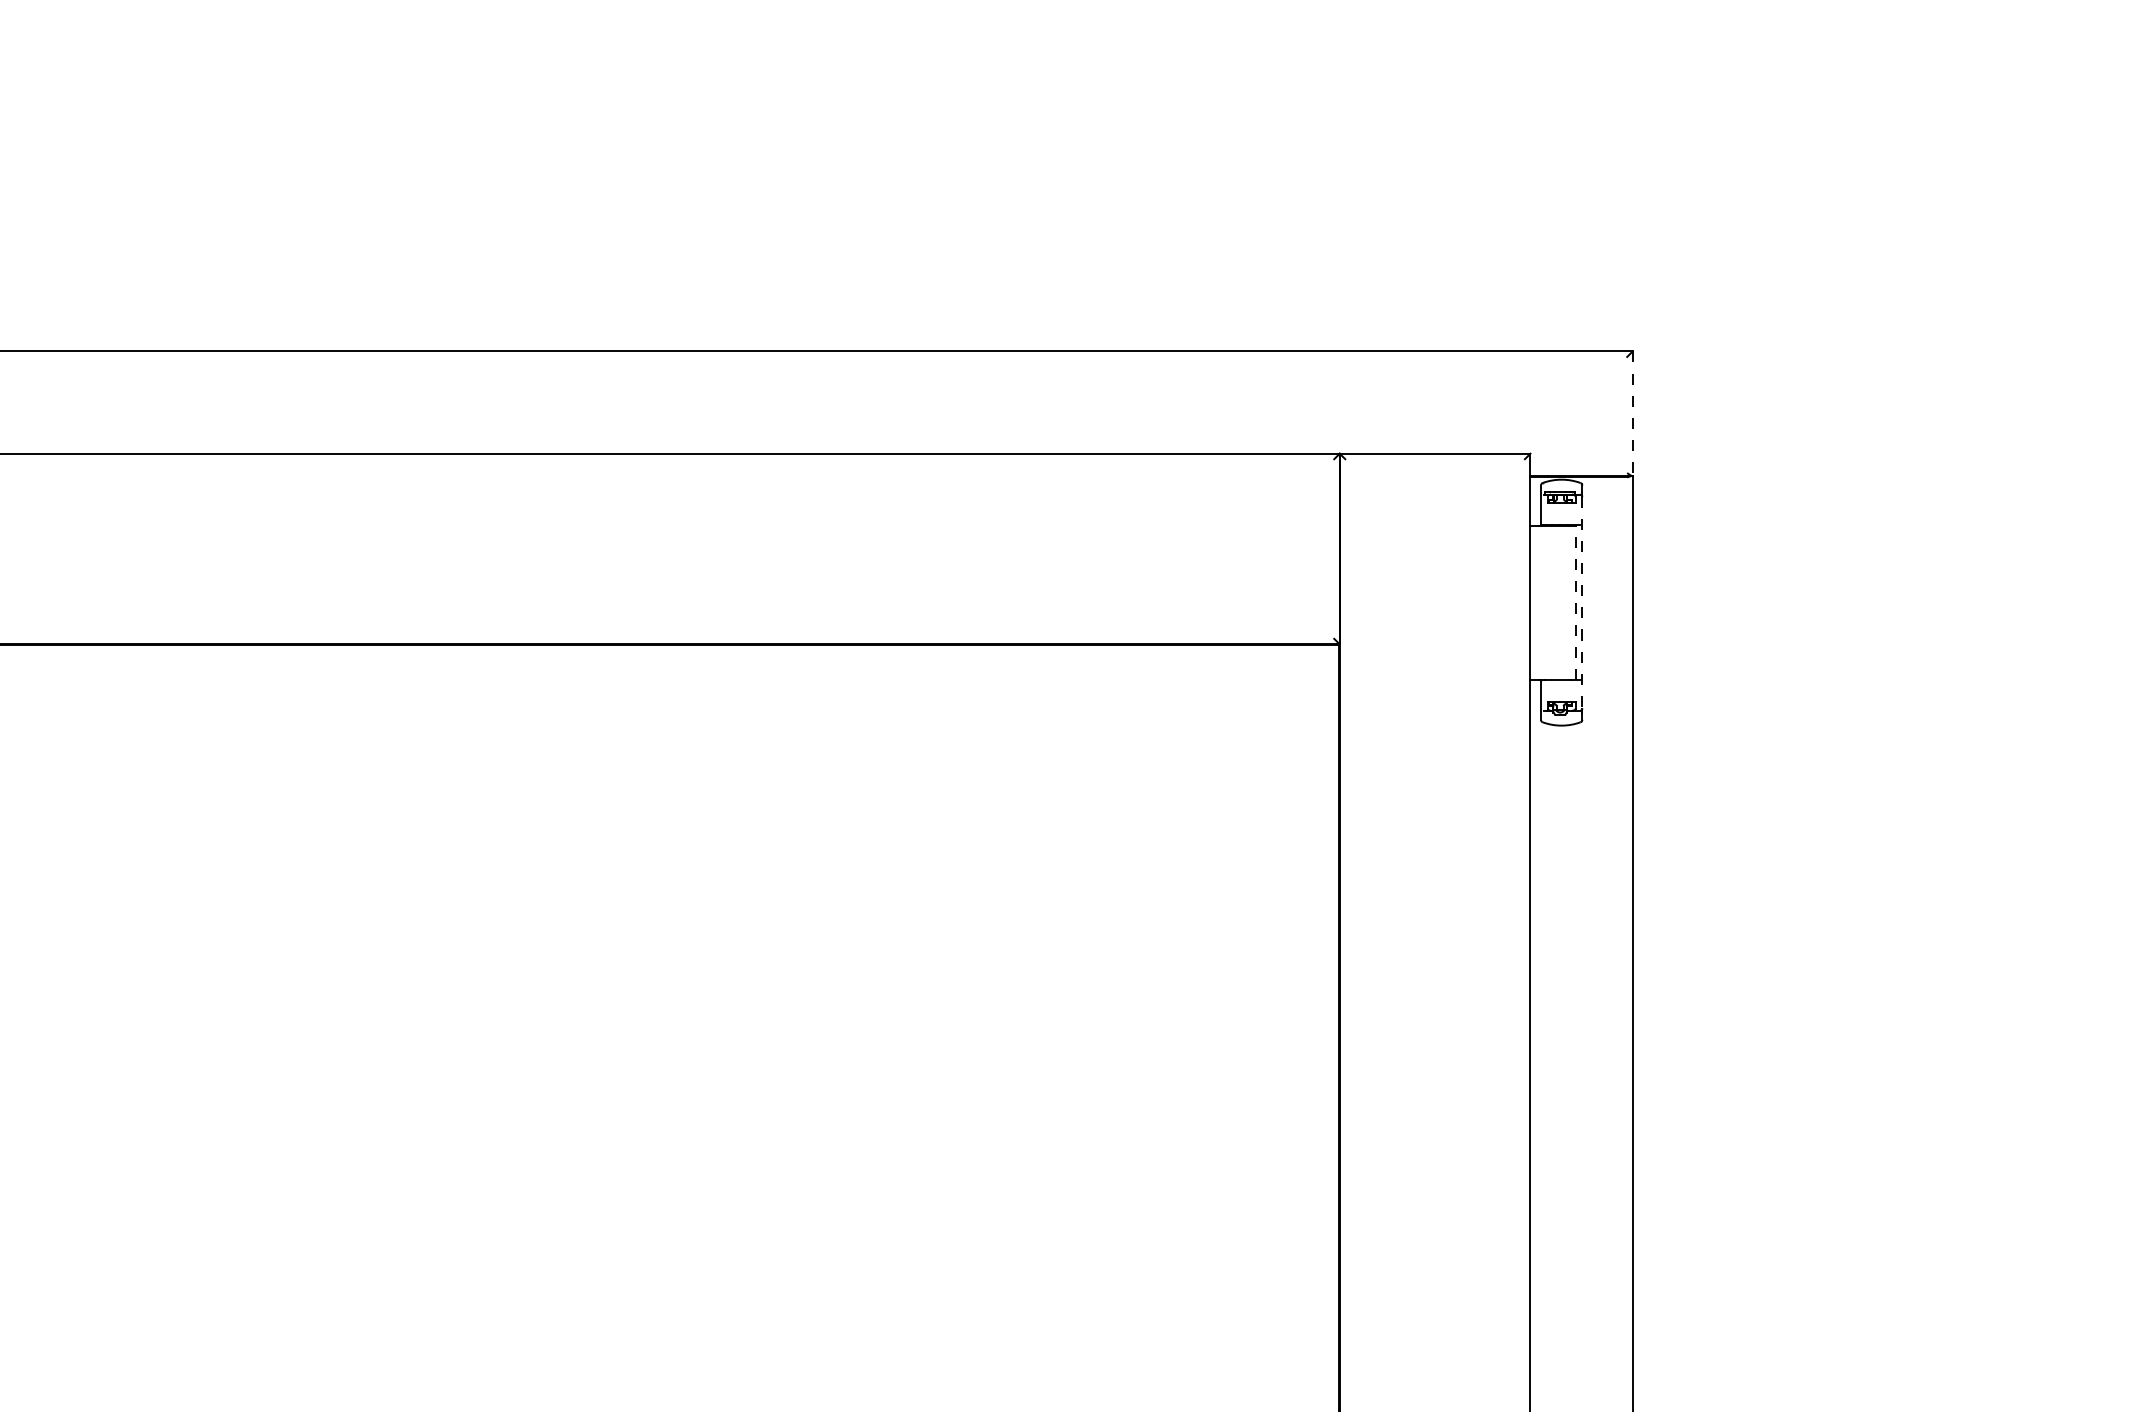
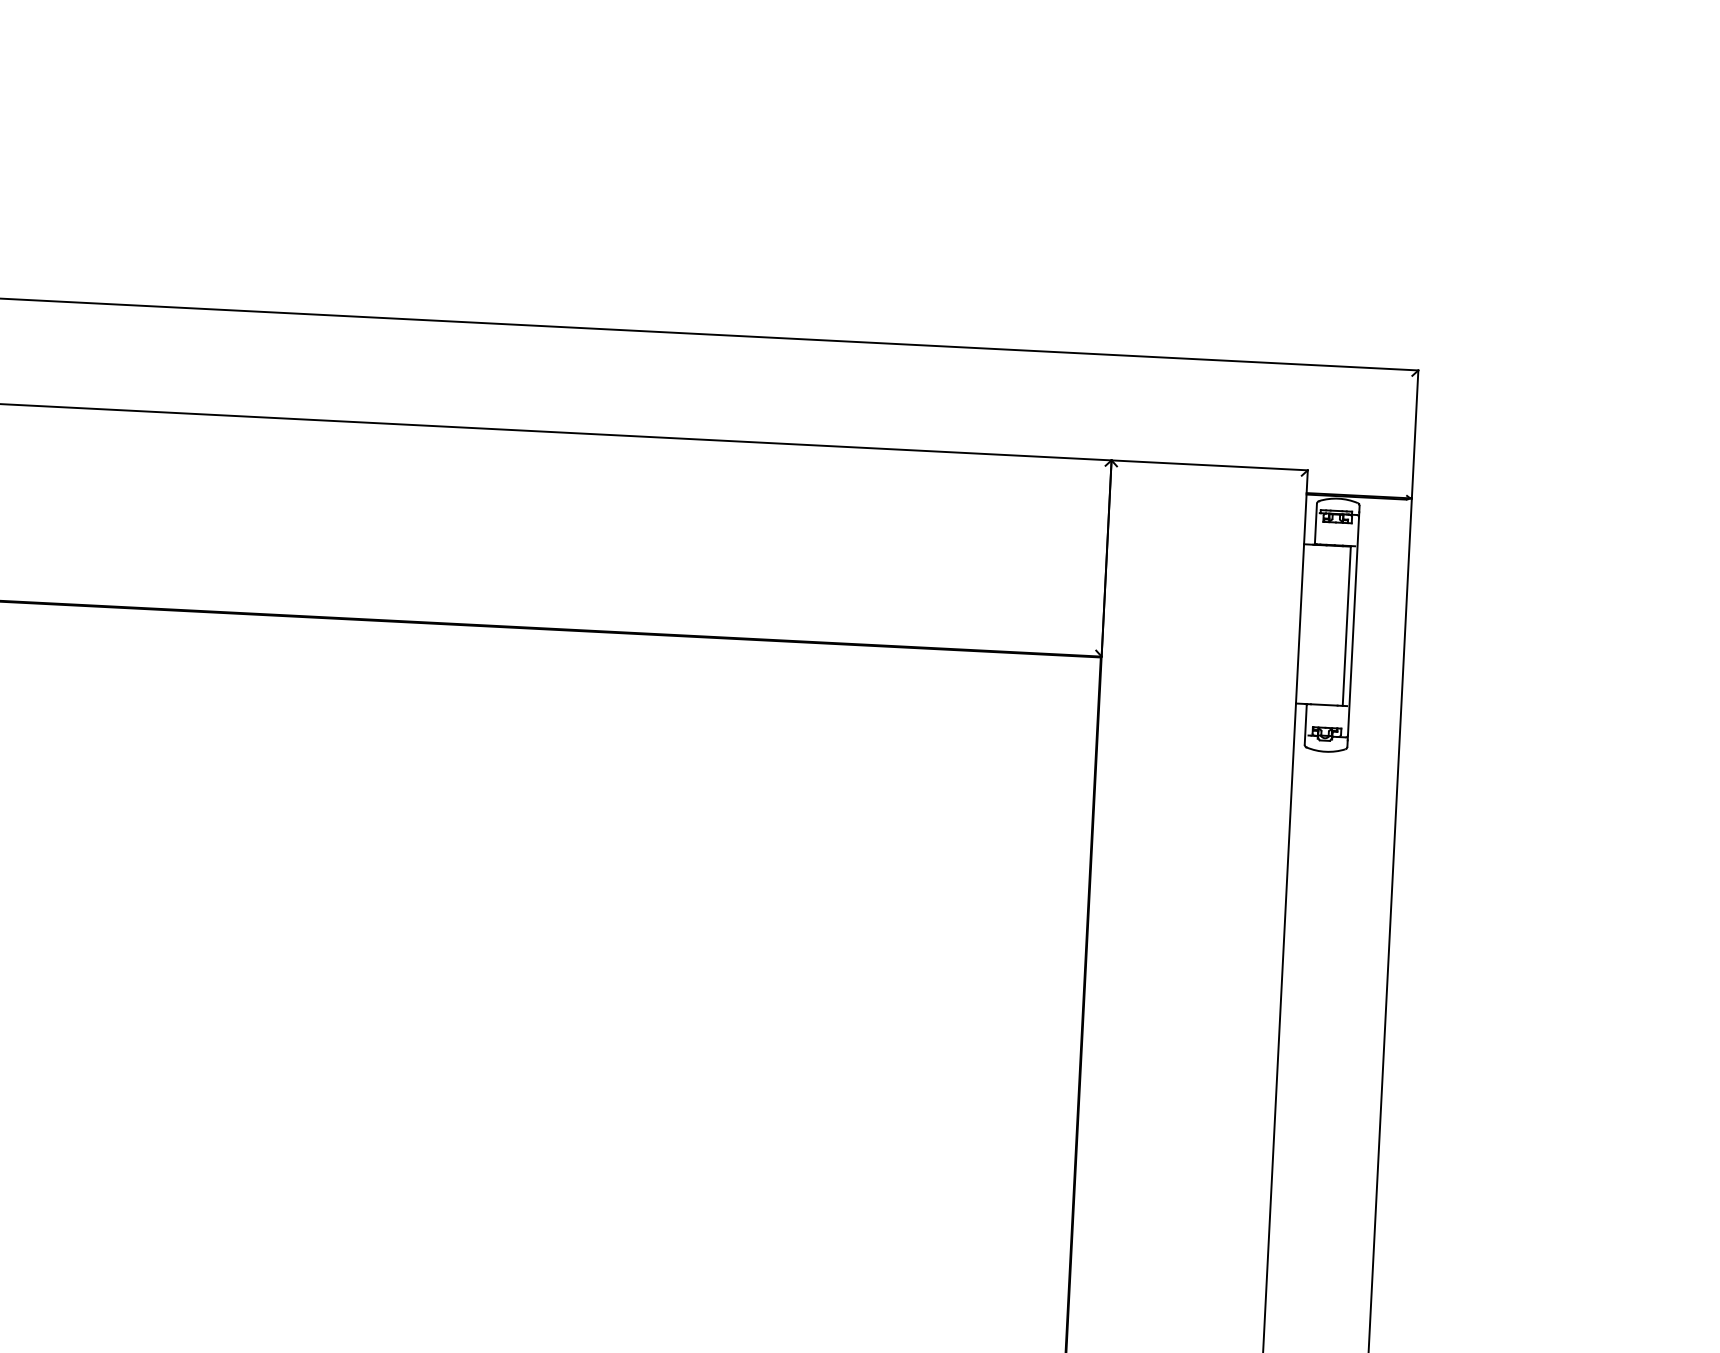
line: (1632, 414) -> (1414, 435), dashed -> solid
line: (1575, 602) -> (1346, 625), dashed -> solid
line: (1582, 602) -> (1353, 626), dashed -> solid

